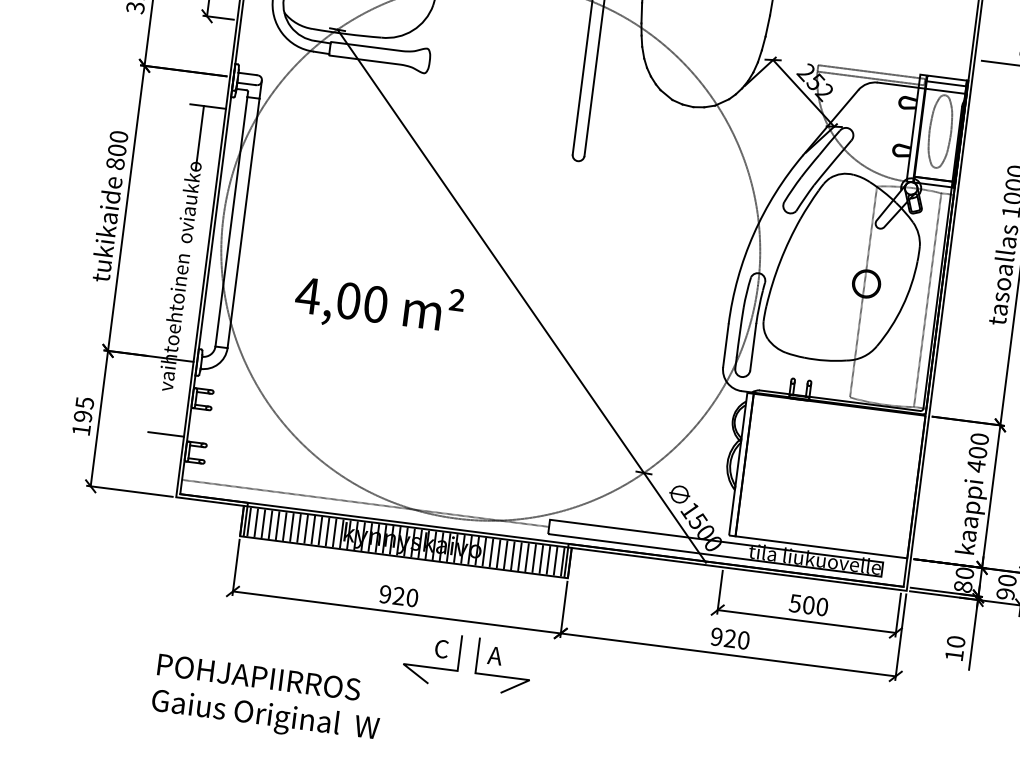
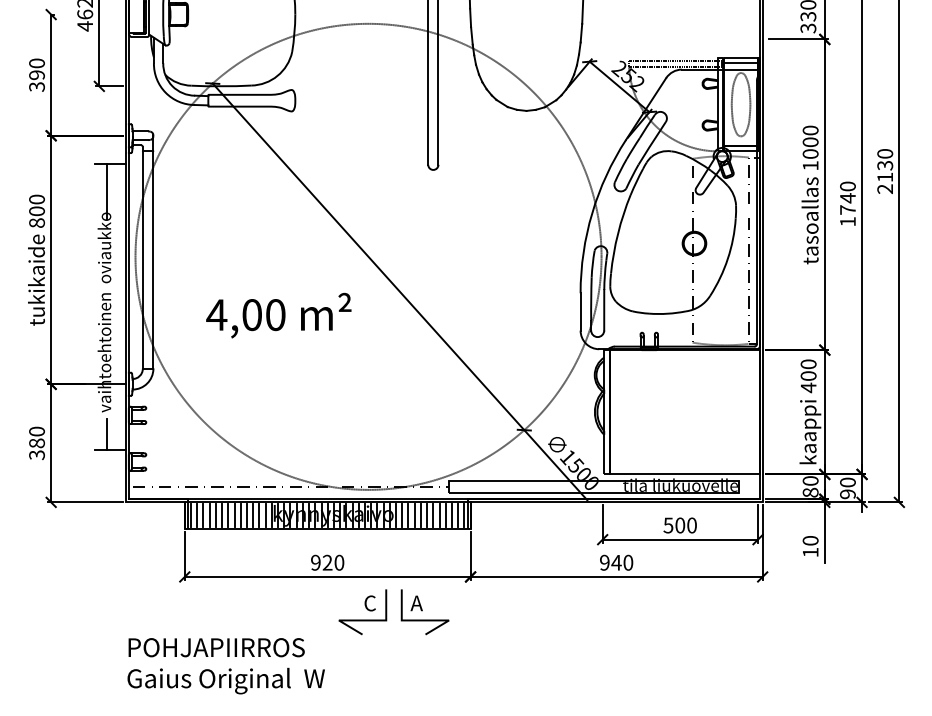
text: (82, 416) -> (36, 443), 195 -> 380
line: (164, 416) -> (106, 434), added
text: (730, 638) -> (616, 562), 920 -> 940

